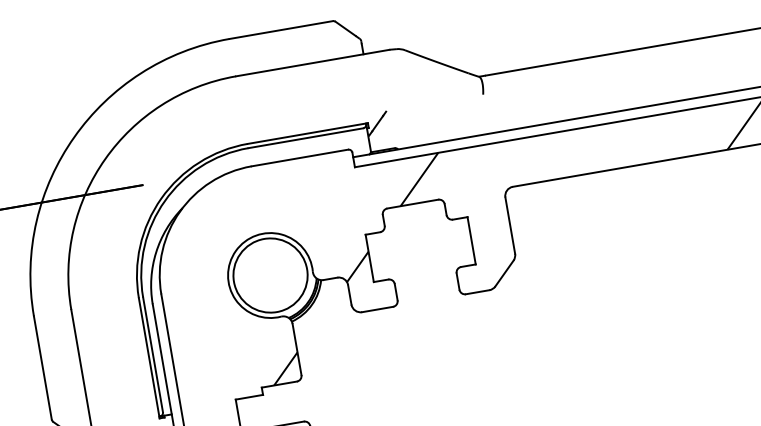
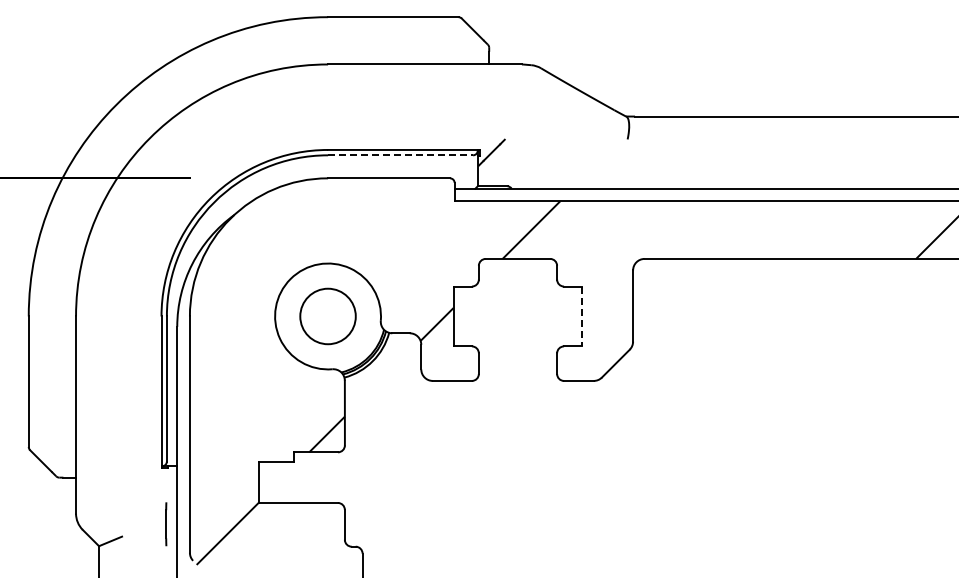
line: (305, 138) -> (400, 155), solid -> dashed
line: (471, 240) -> (582, 316), solid -> dashed
circle: (270, 275) -> (327, 316), size x0.6

